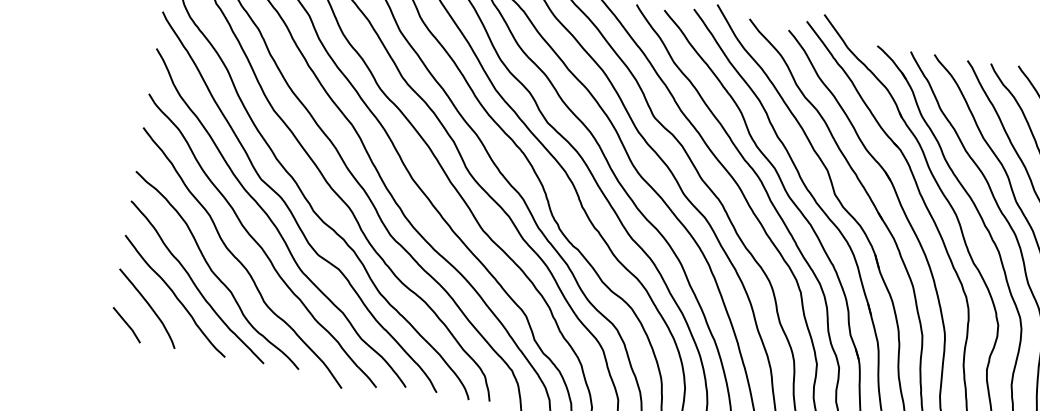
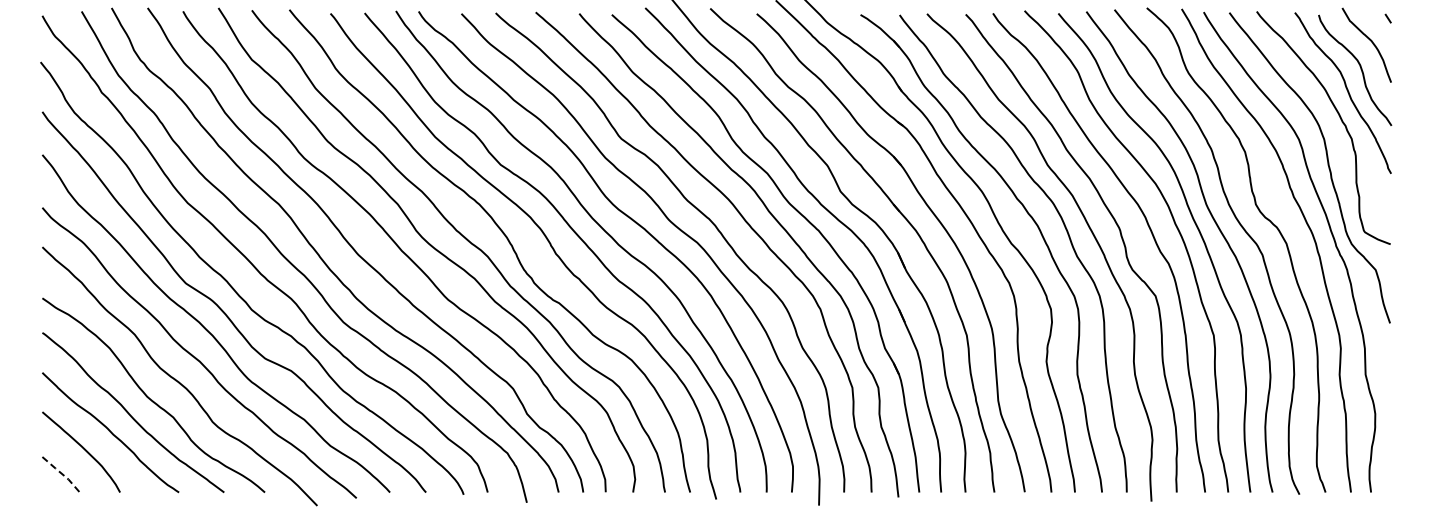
line: (128, 324) -> (62, 473), solid -> dashed

